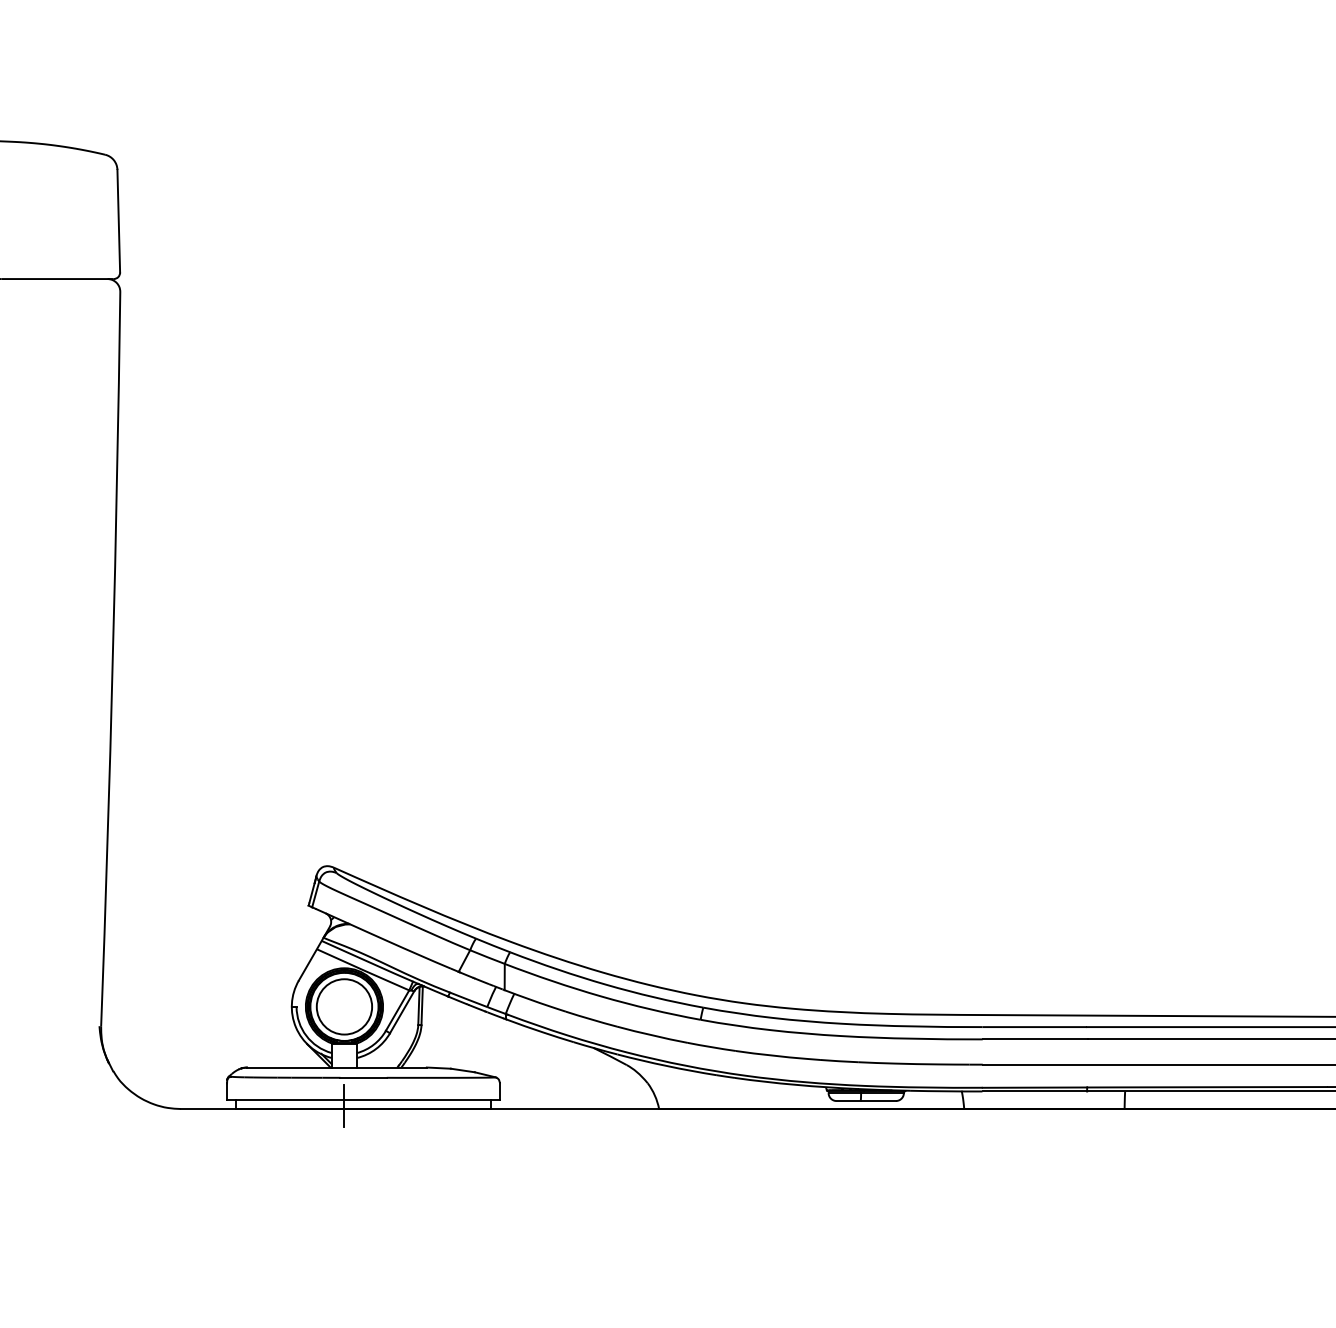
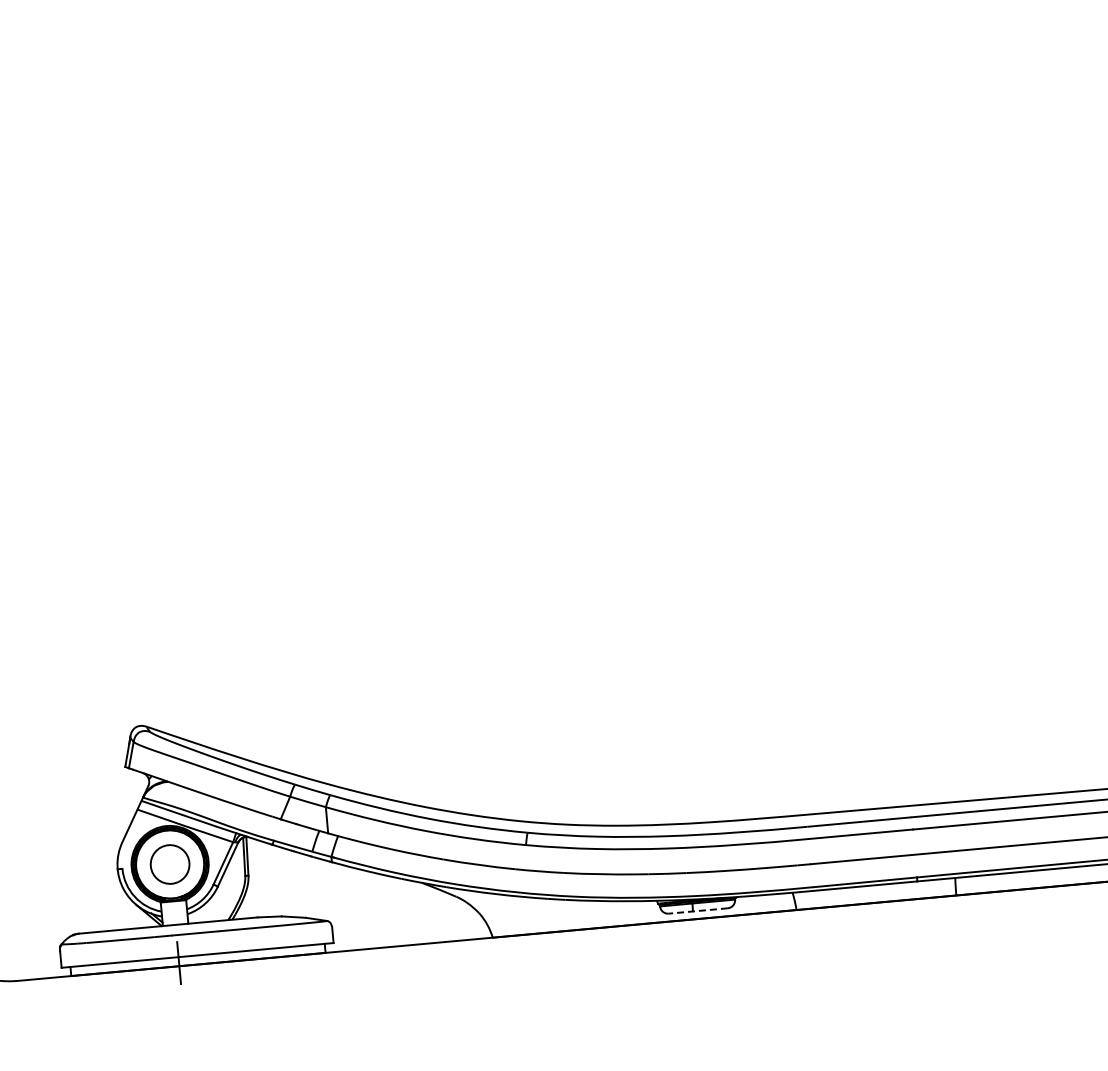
circle: (344, 1006) -> (170, 864), size x0.7
line: (866, 1101) -> (698, 911), solid -> dashed

